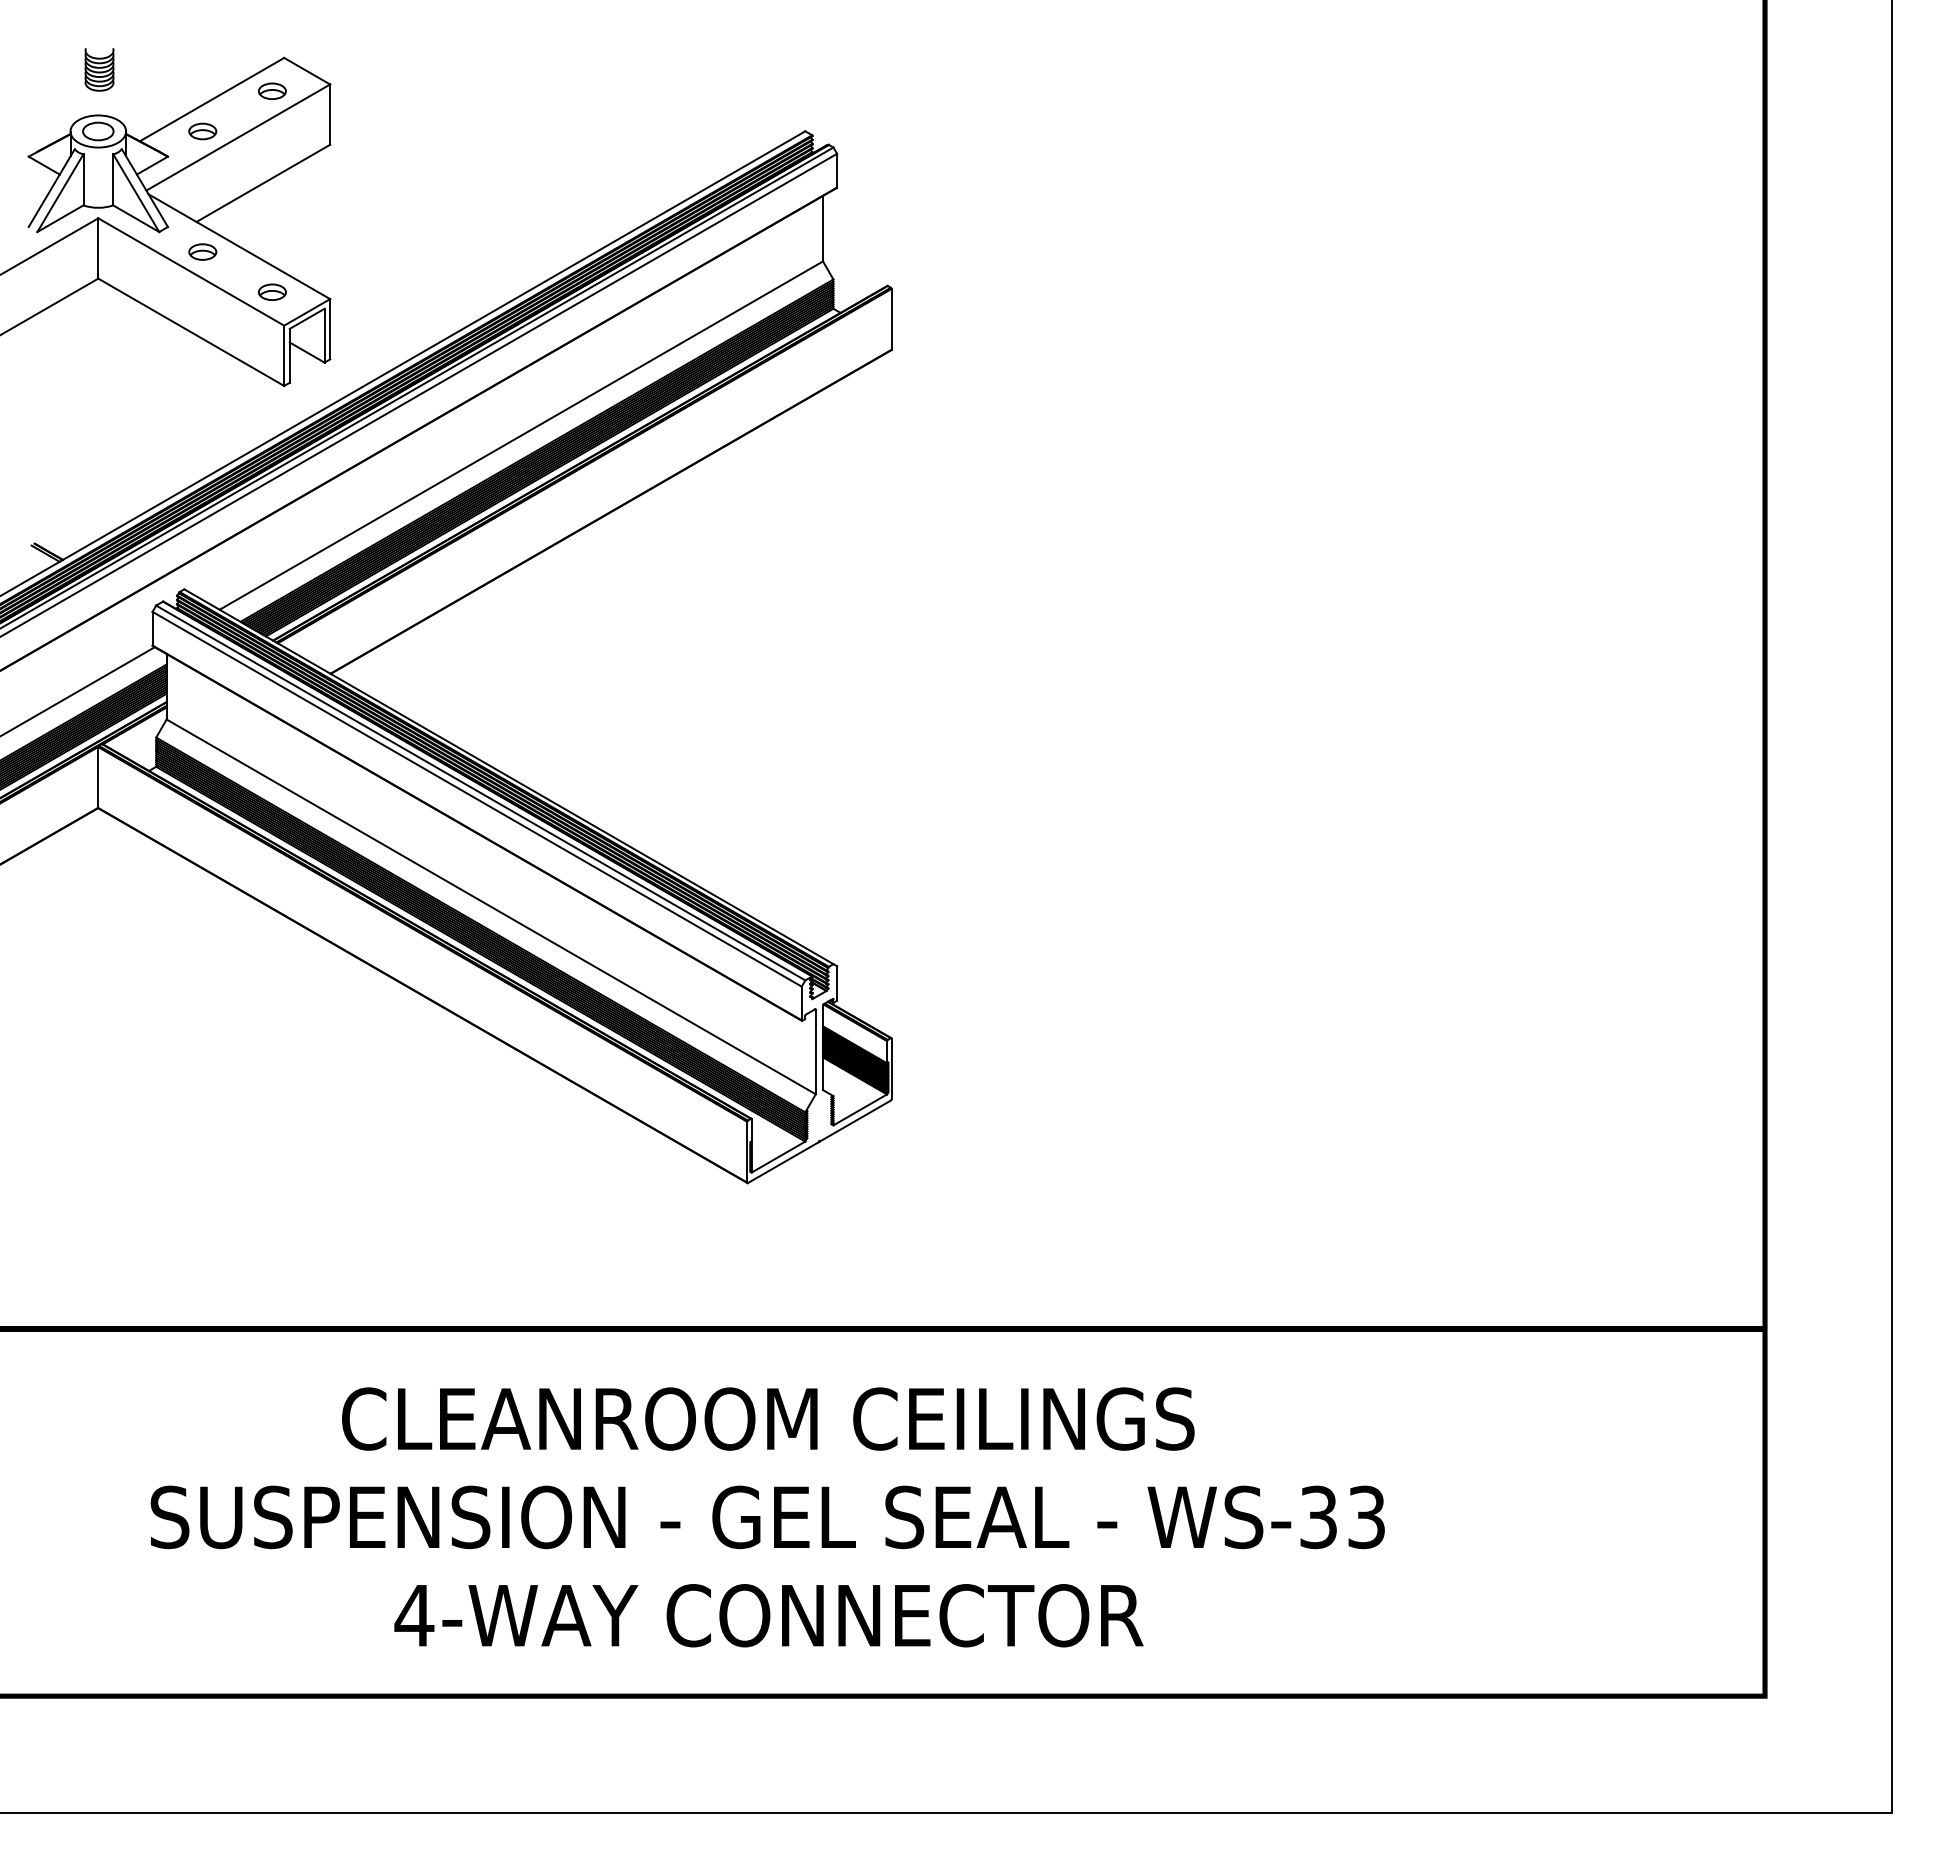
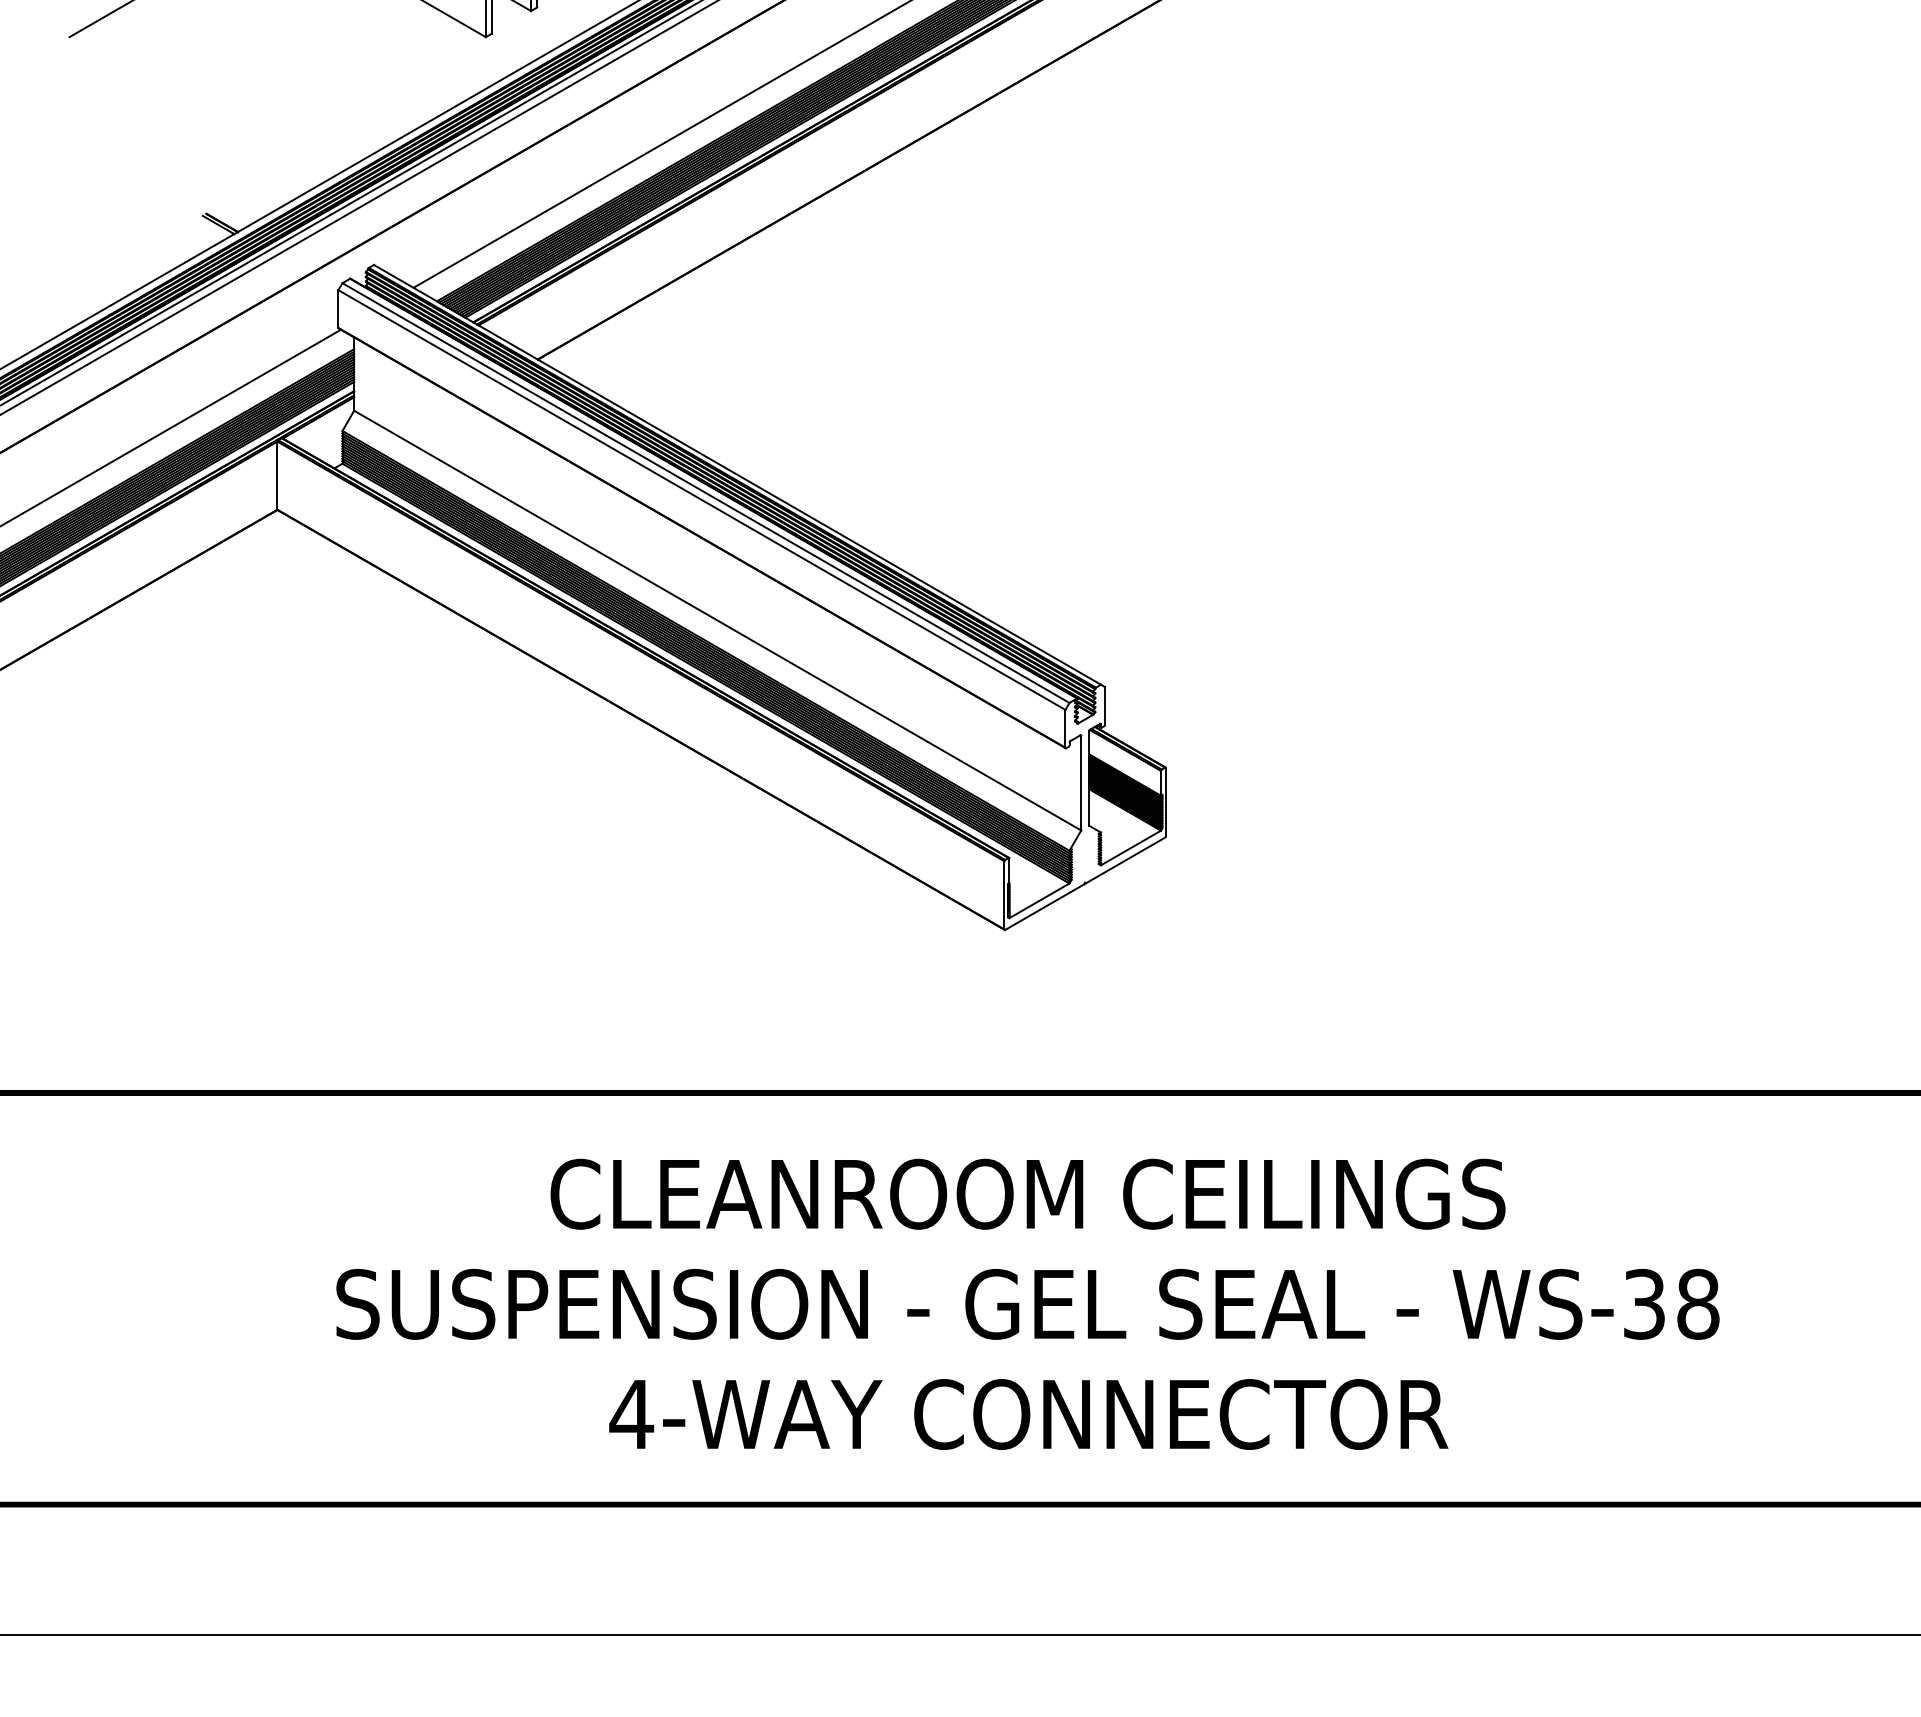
text: (1366, 1517) -> (1698, 1304), WS-33 -> WS-38

